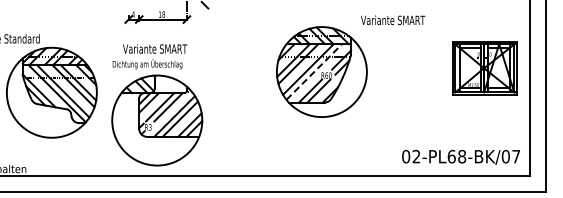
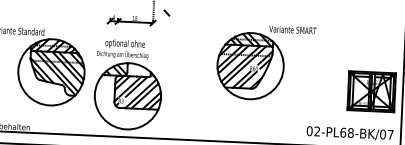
text: (393, 20) -> (293, 30), moved
text: (155, 50) -> (129, 44), Variante SMART -> optional ohne
part: (484, 68) -> (371, 91), moved
line: (314, 71) -> (245, 65), dashed -> solid

